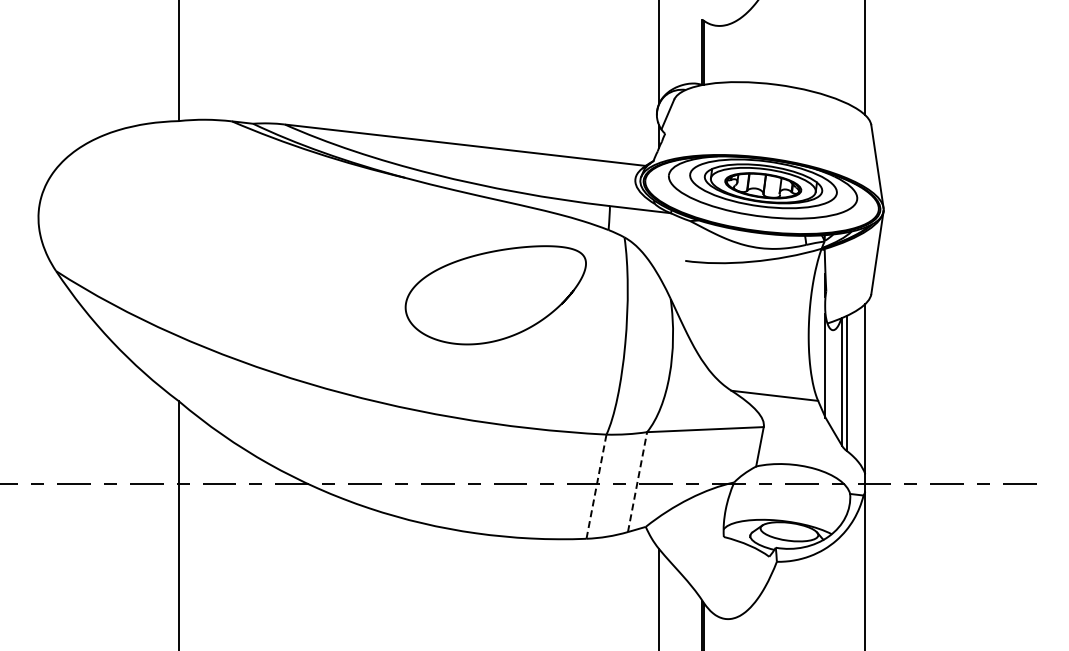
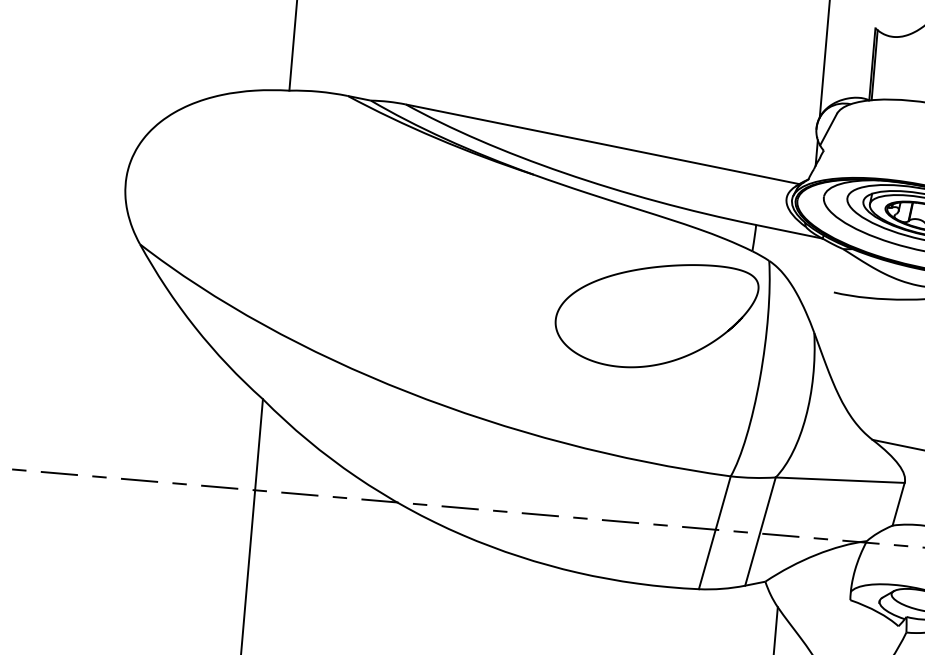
curve: (485, 254) -> (648, 269), moved
line: (637, 482) -> (760, 532), dashed -> solid
line: (596, 486) -> (714, 532), dashed -> solid

